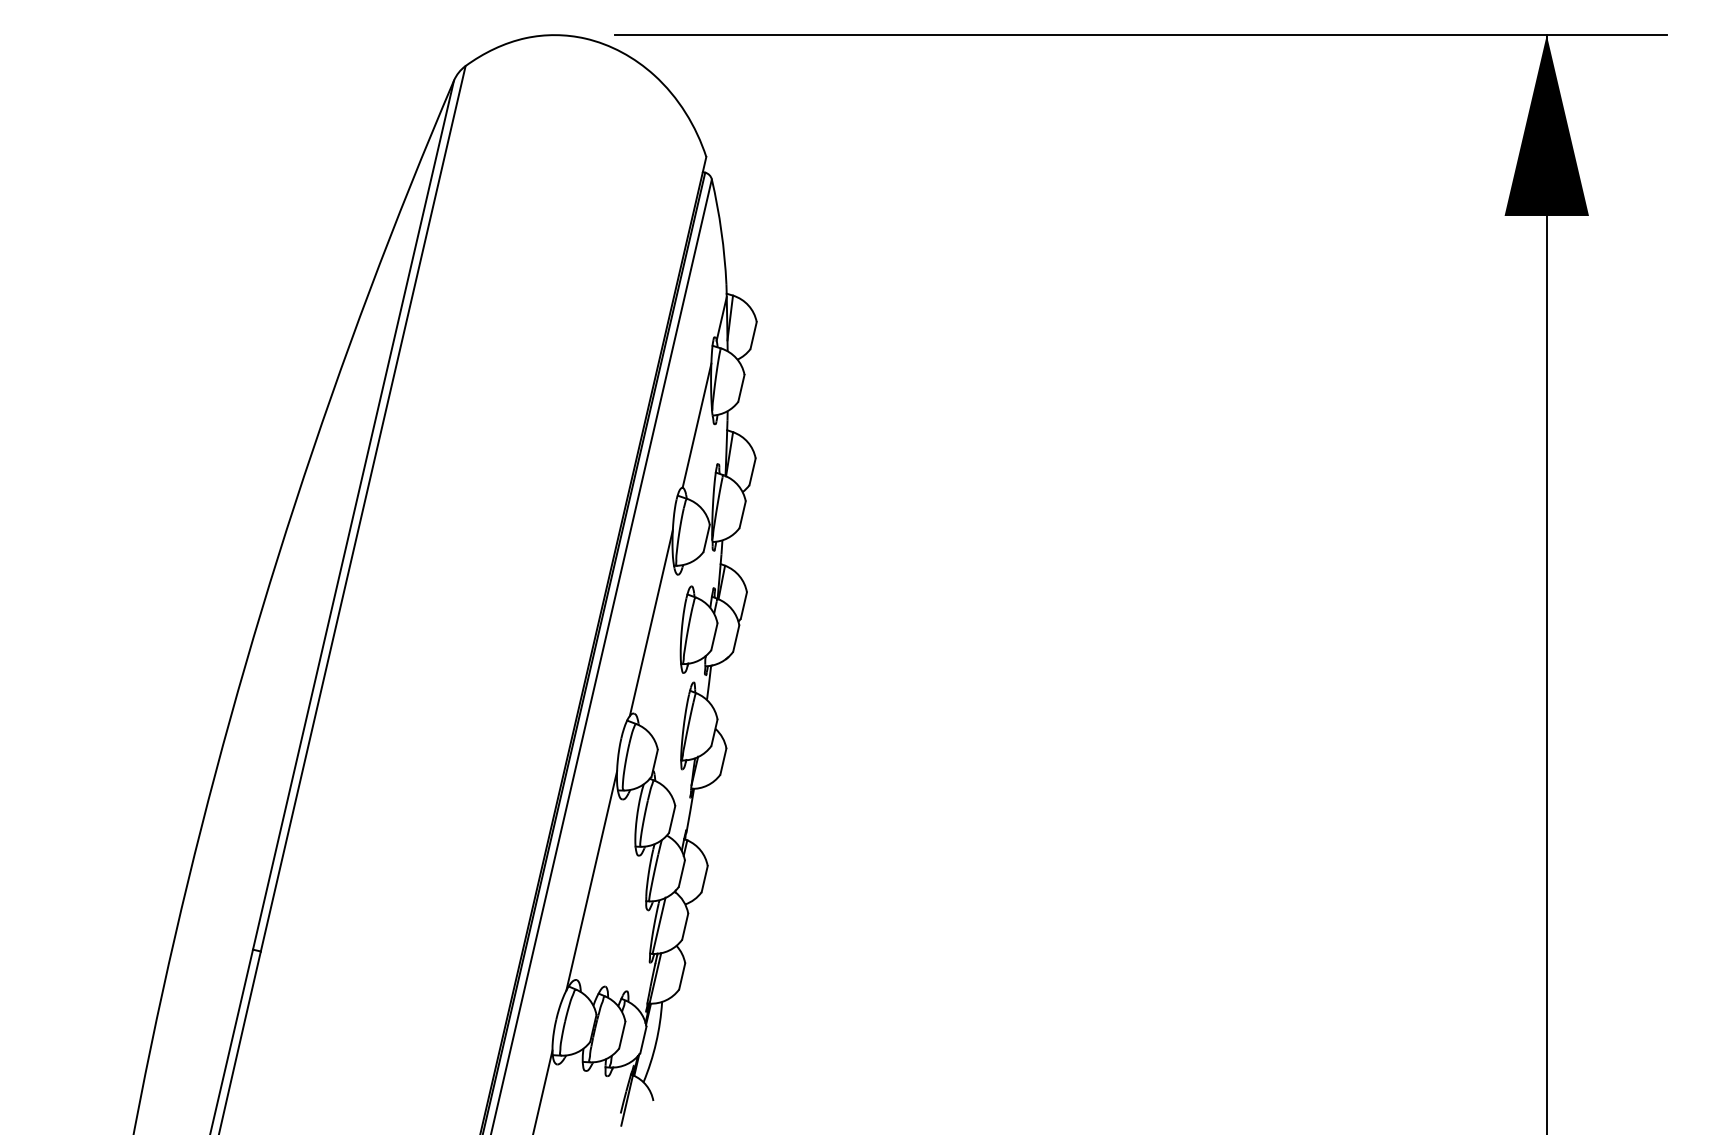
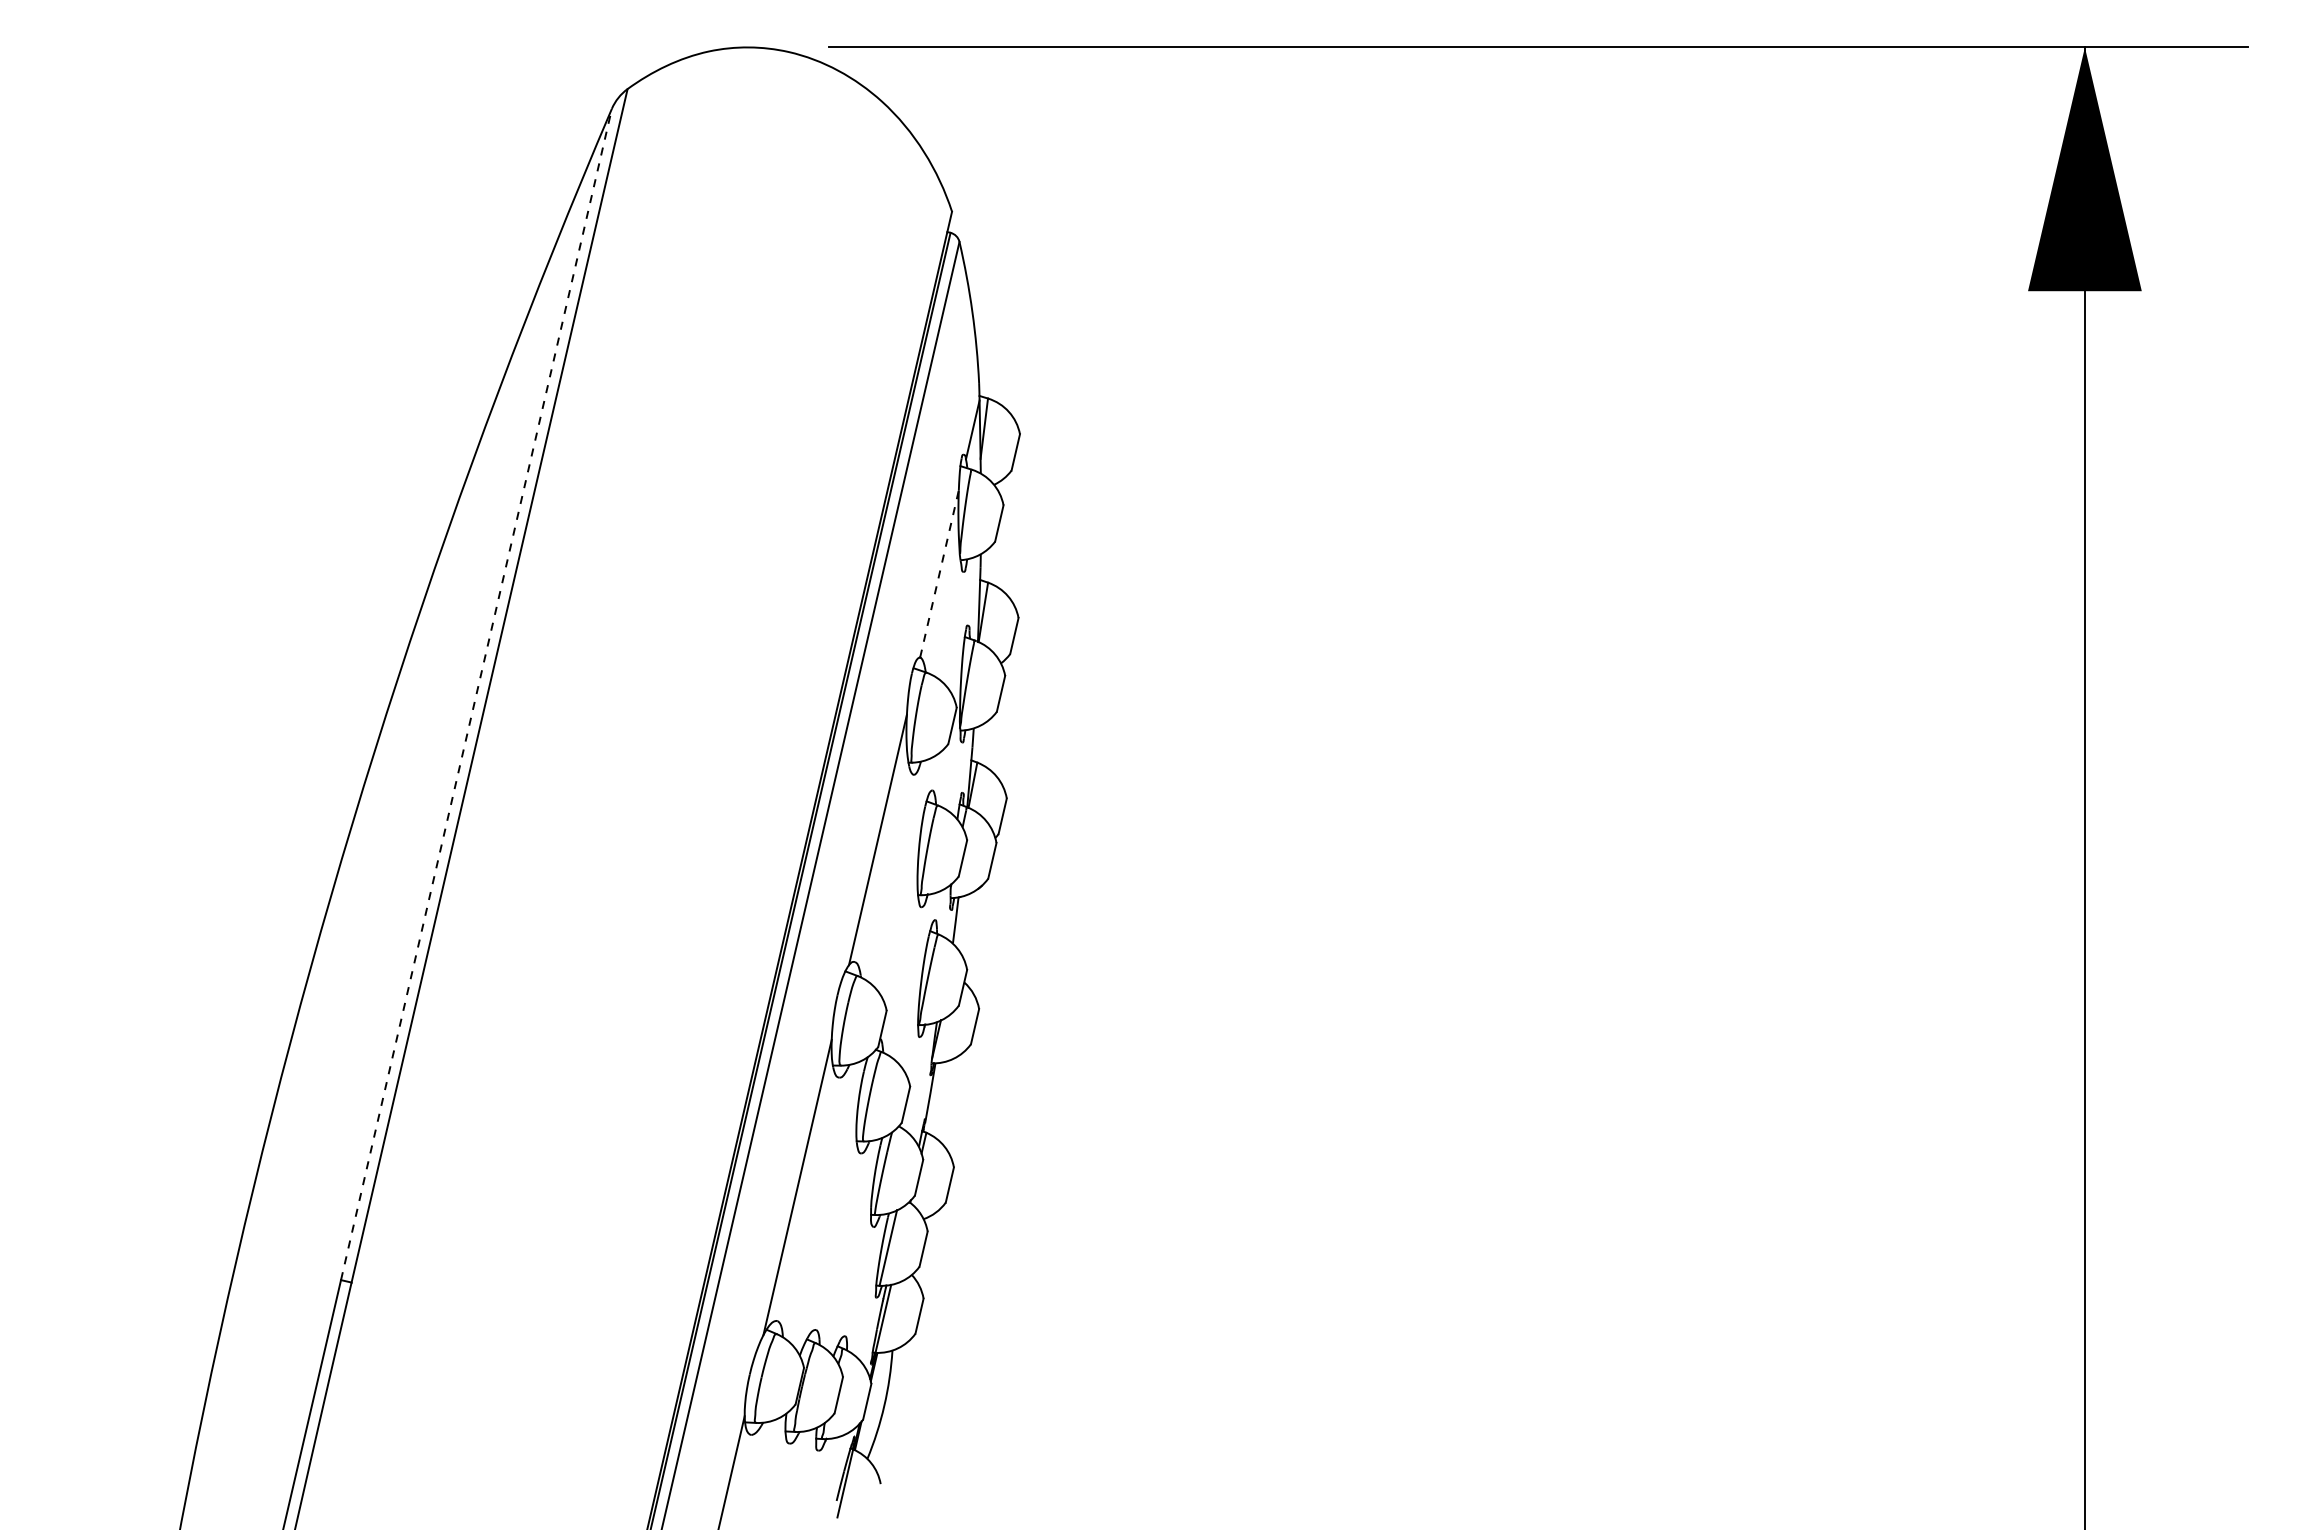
line: (697, 425) -> (939, 573), solid -> dashed
line: (353, 514) -> (476, 693), solid -> dashed

